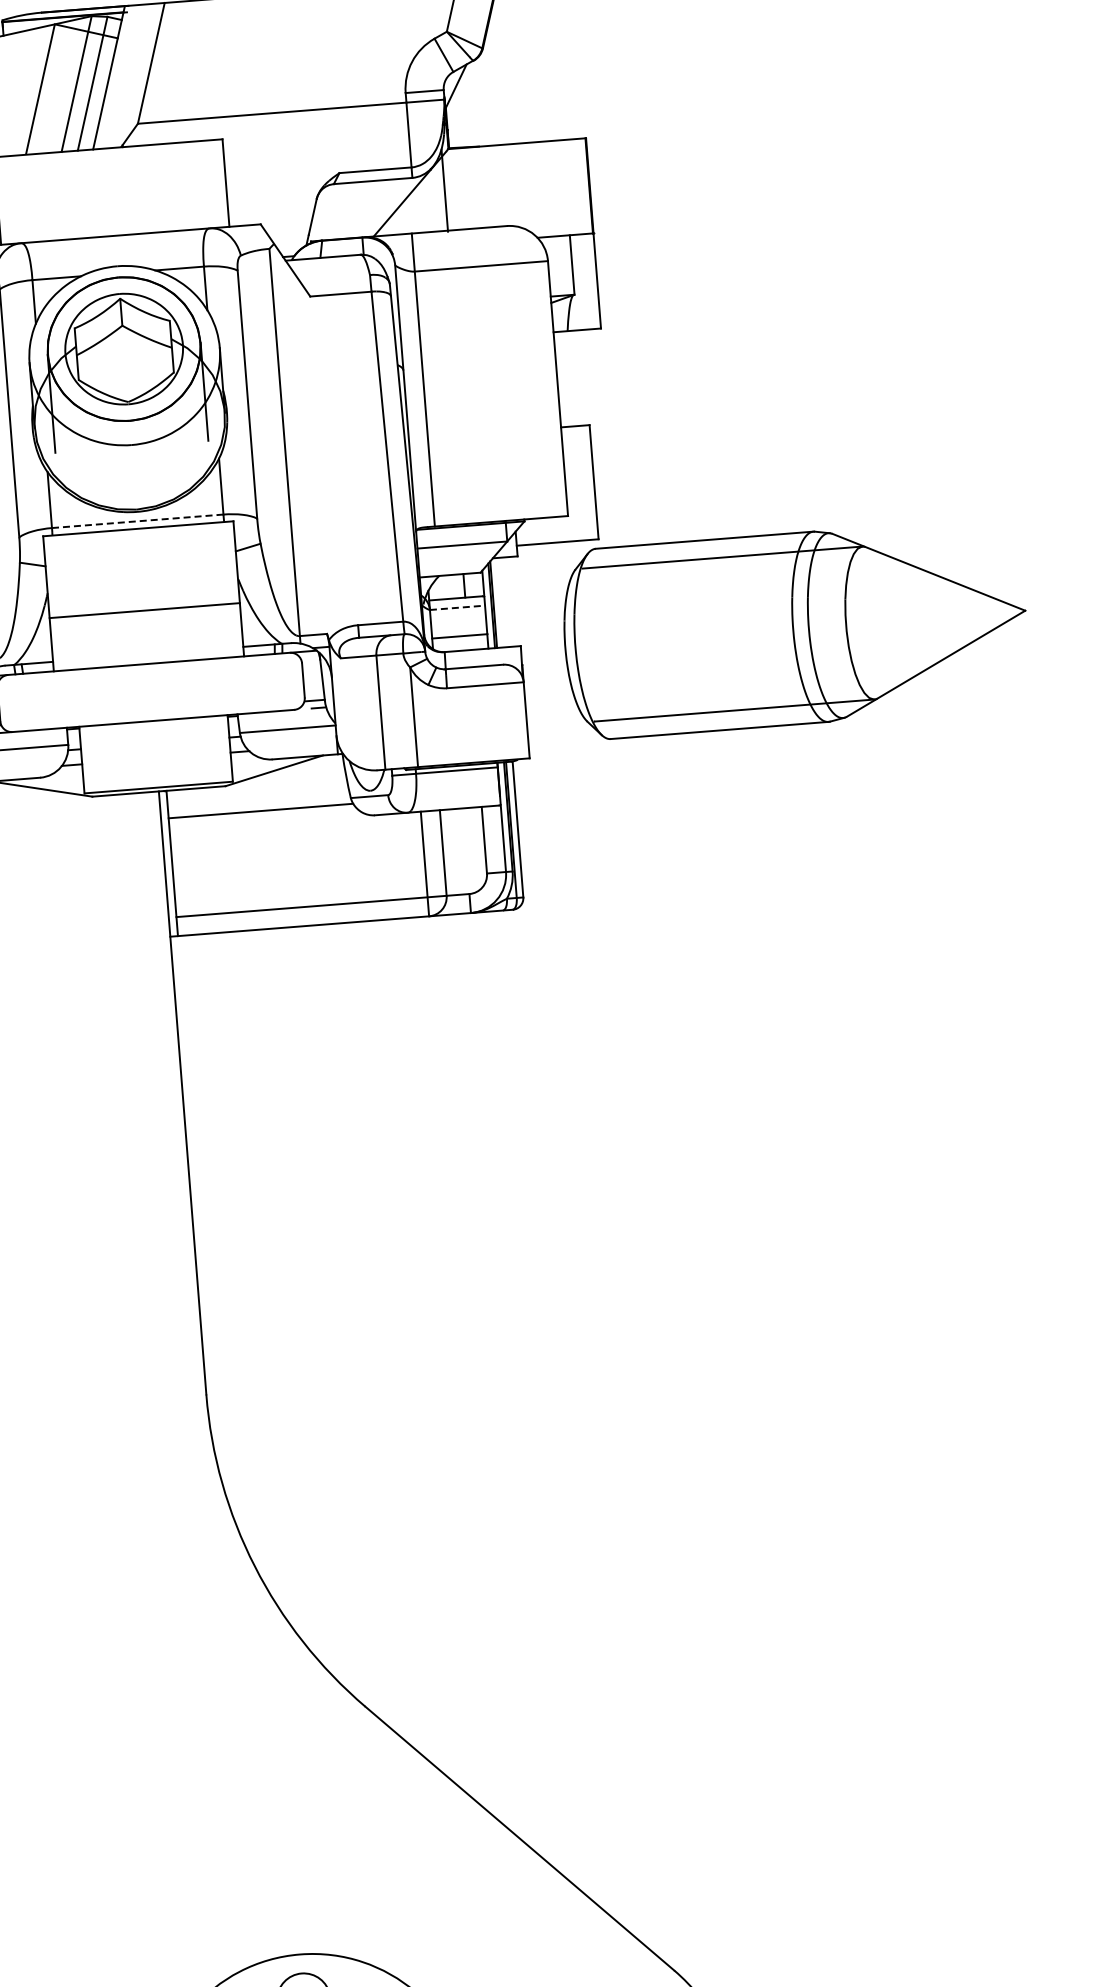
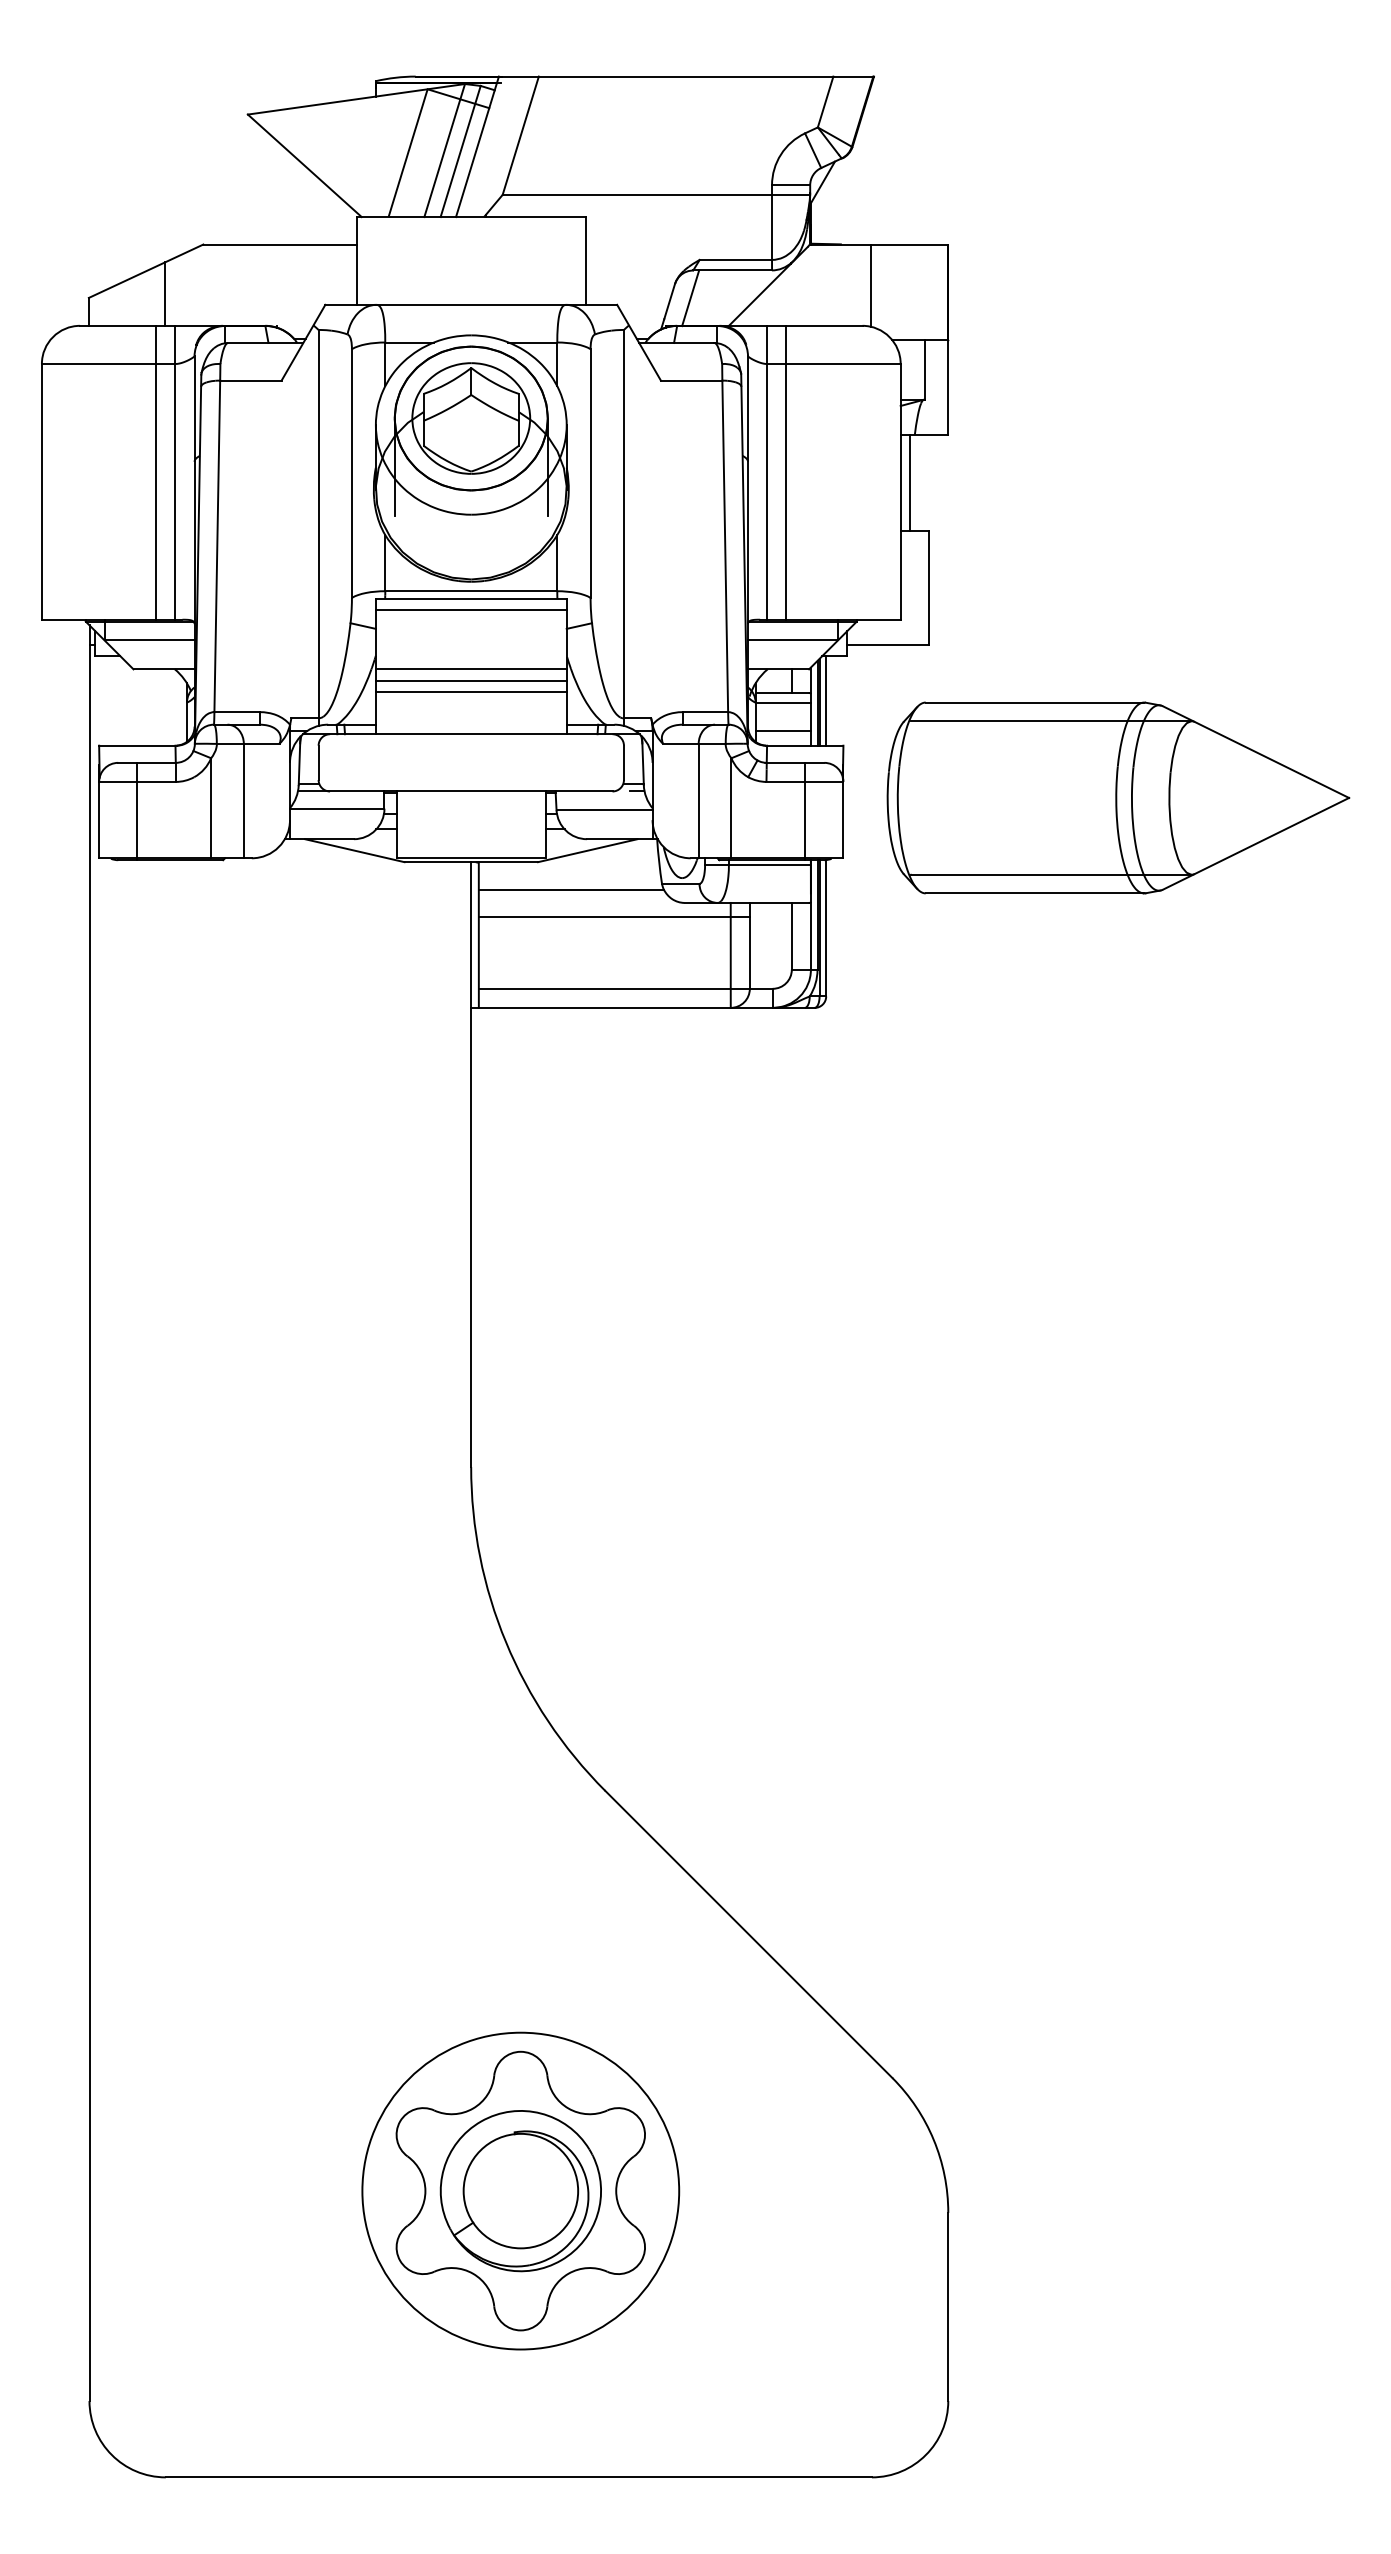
line: (444, 190) -> (871, 285), moved
line: (333, 212) -> (690, 298), added
line: (442, 378) -> (786, 472), added
line: (567, 378) -> (910, 482), added
line: (136, 521) -> (470, 591), dashed -> solid
line: (138, 540) -> (470, 610), added
line: (143, 599) -> (470, 669), added
line: (500, 602) -> (826, 700), added
line: (457, 607) -> (783, 702), dashed -> solid
line: (144, 622) -> (470, 692), added
part: (795, 628) -> (1118, 797), moved
line: (488, 714) -> (805, 811), added
line: (305, 835) -> (613, 917), added

